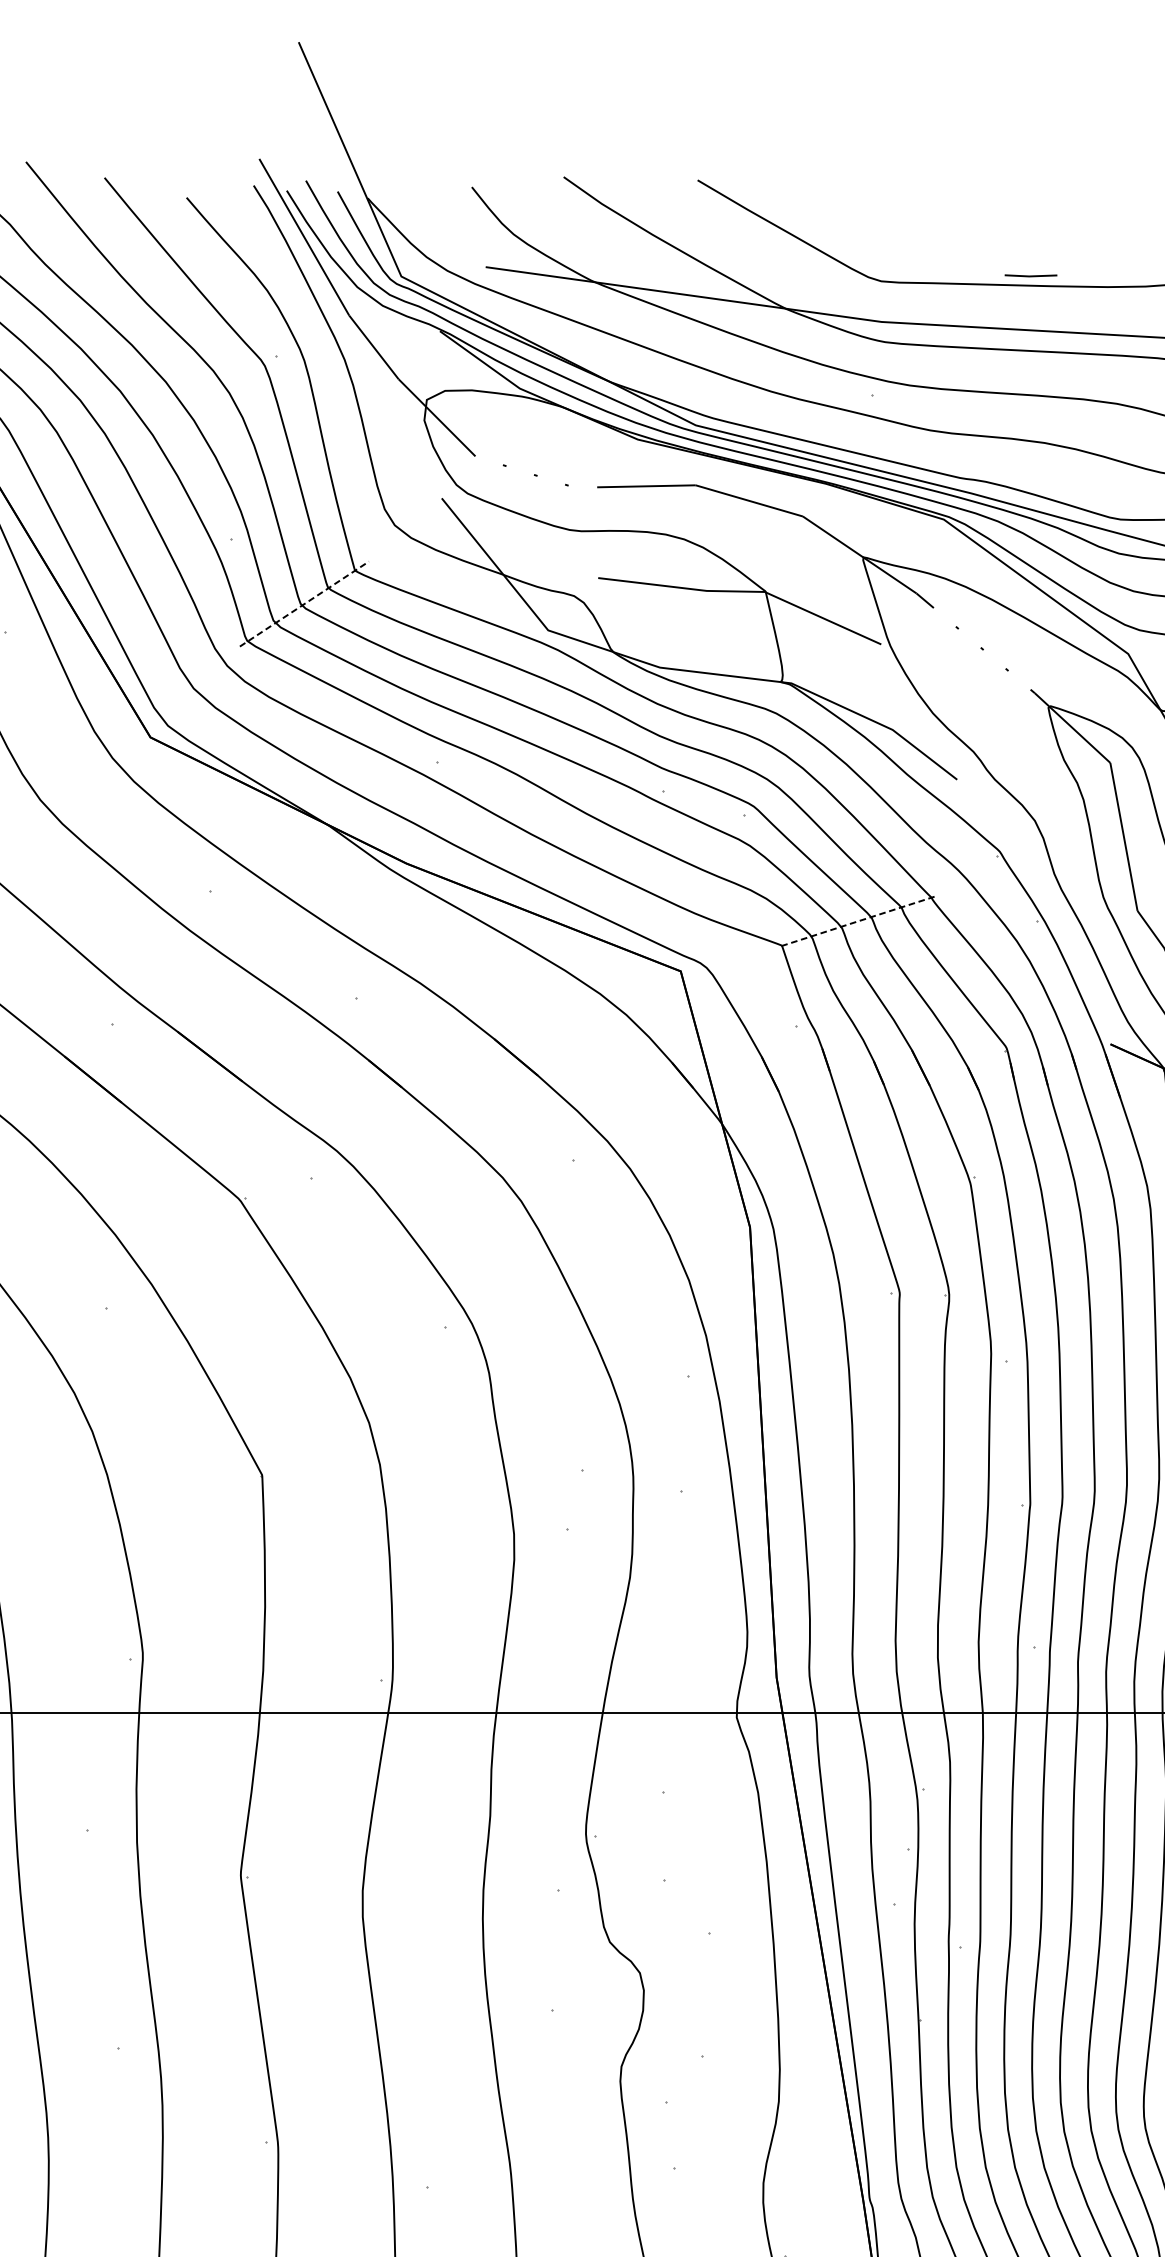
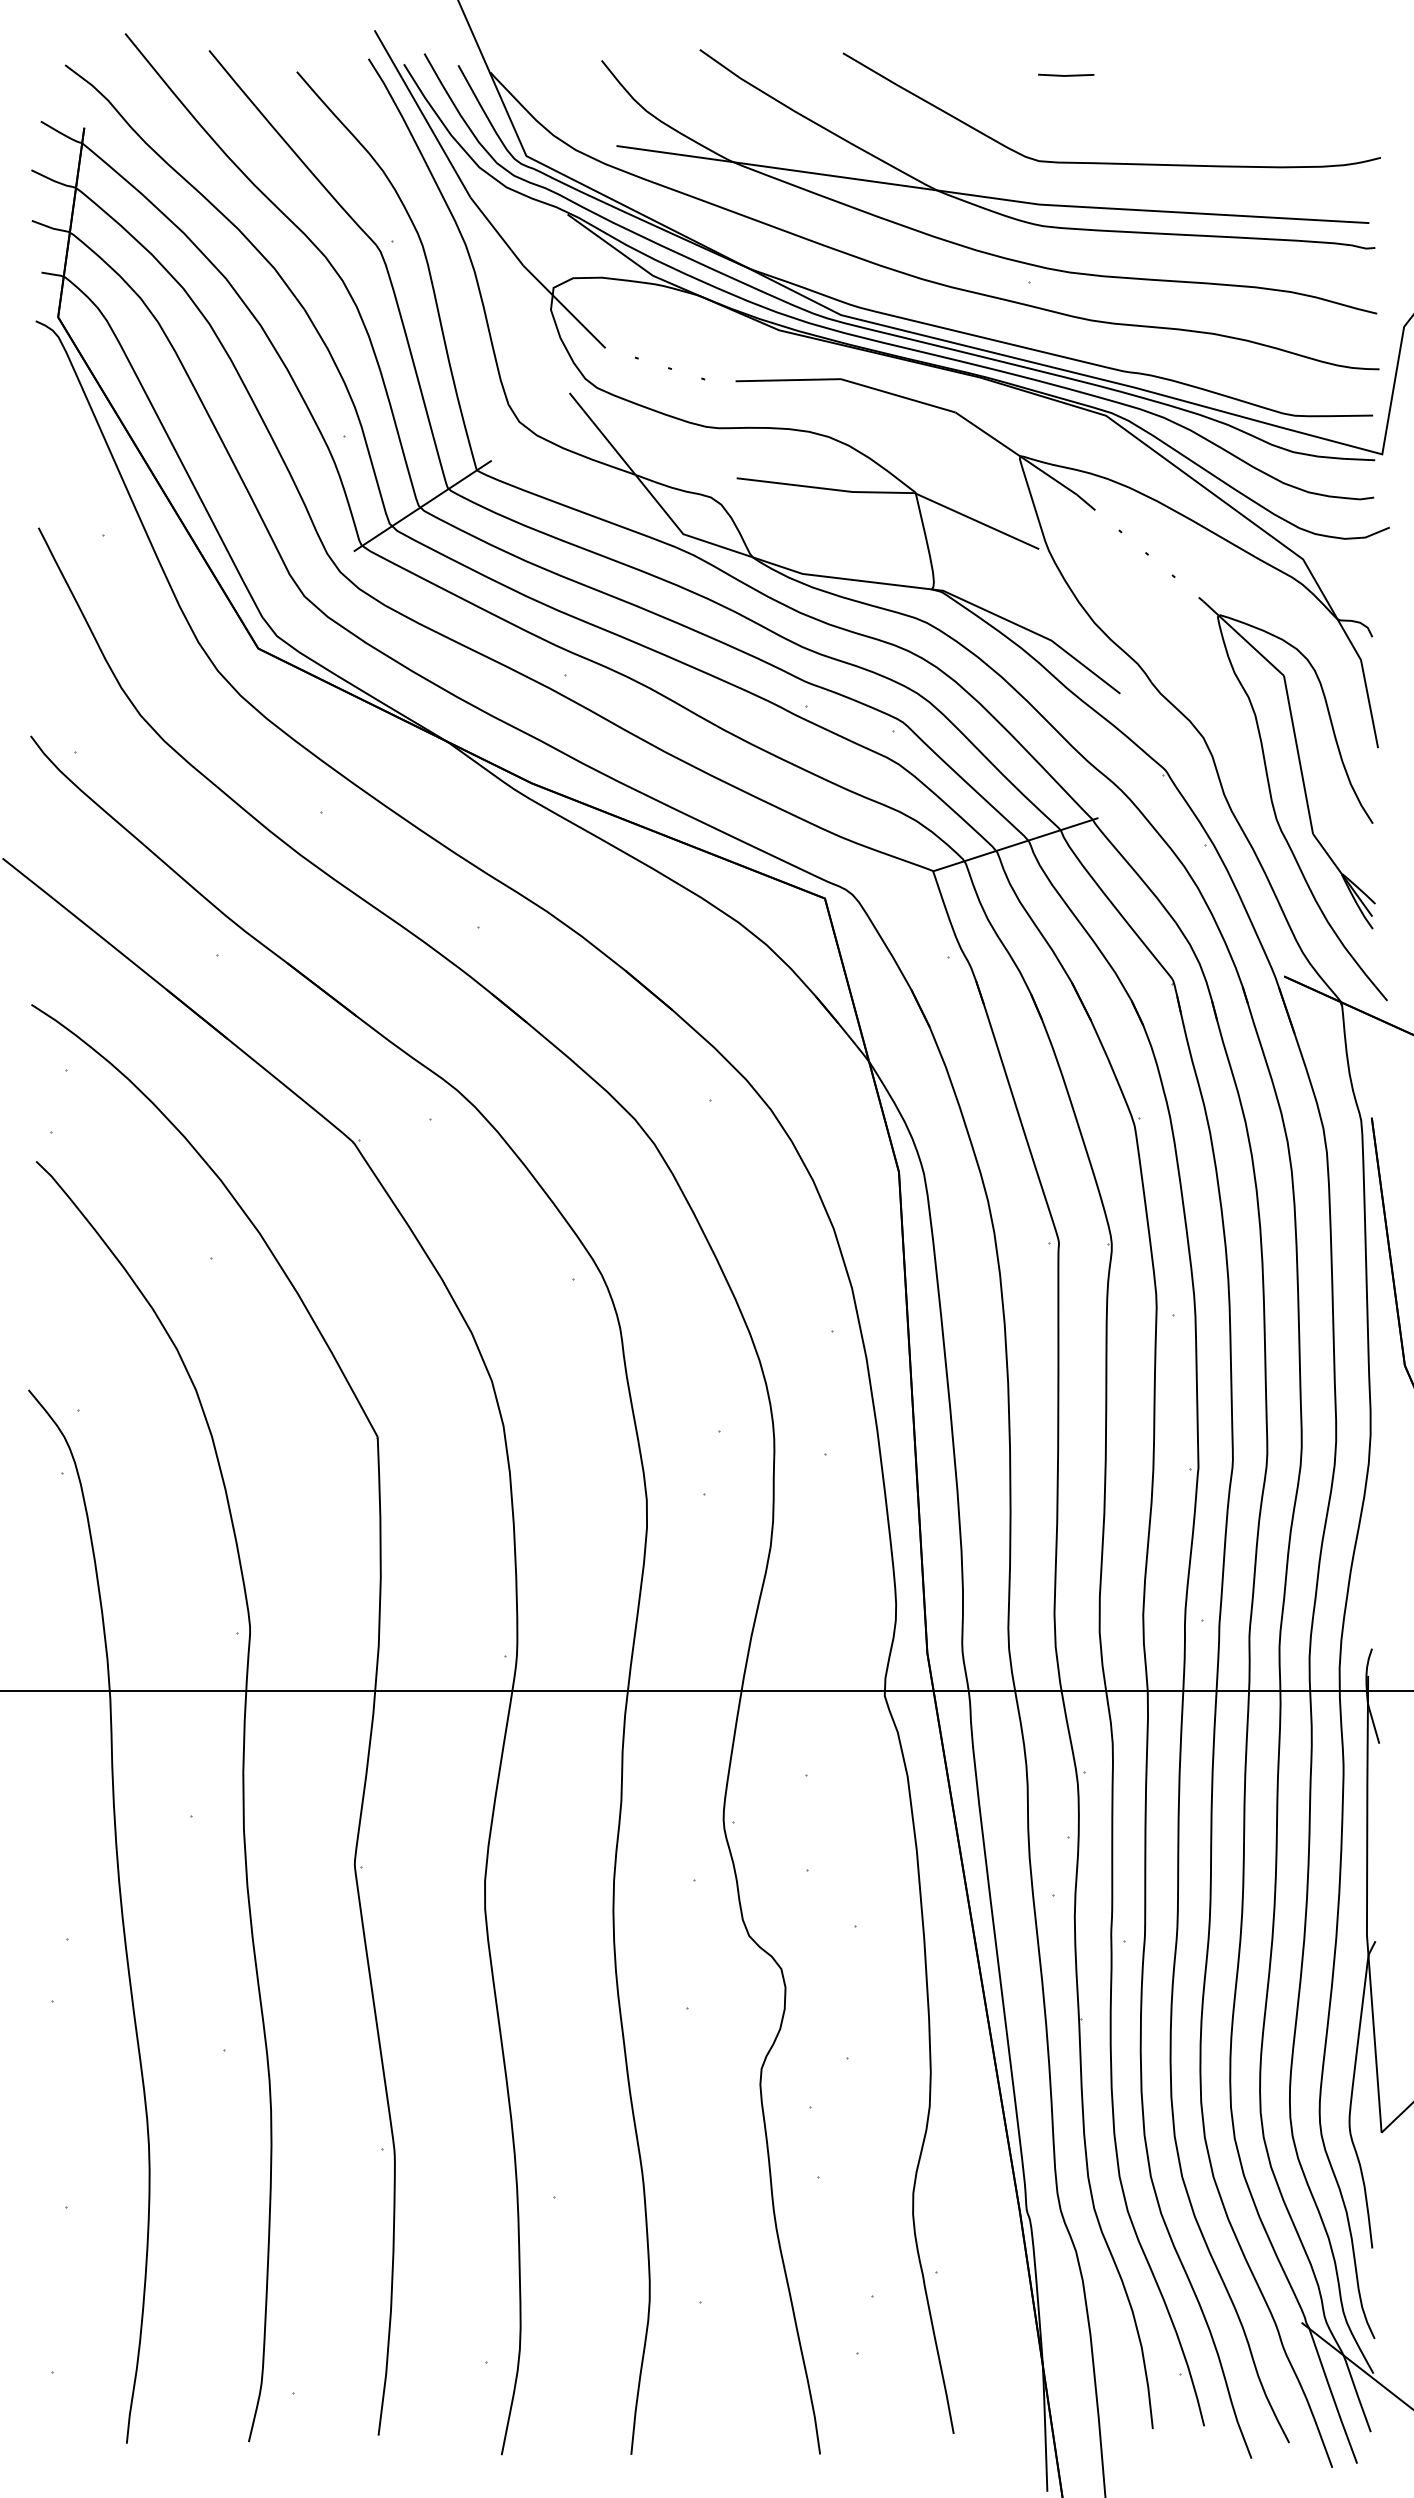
line: (1032, 275) -> (1067, 74), moved
line: (304, 604) -> (422, 506), dashed -> solid
line: (859, 920) -> (1015, 844), dashed -> solid

